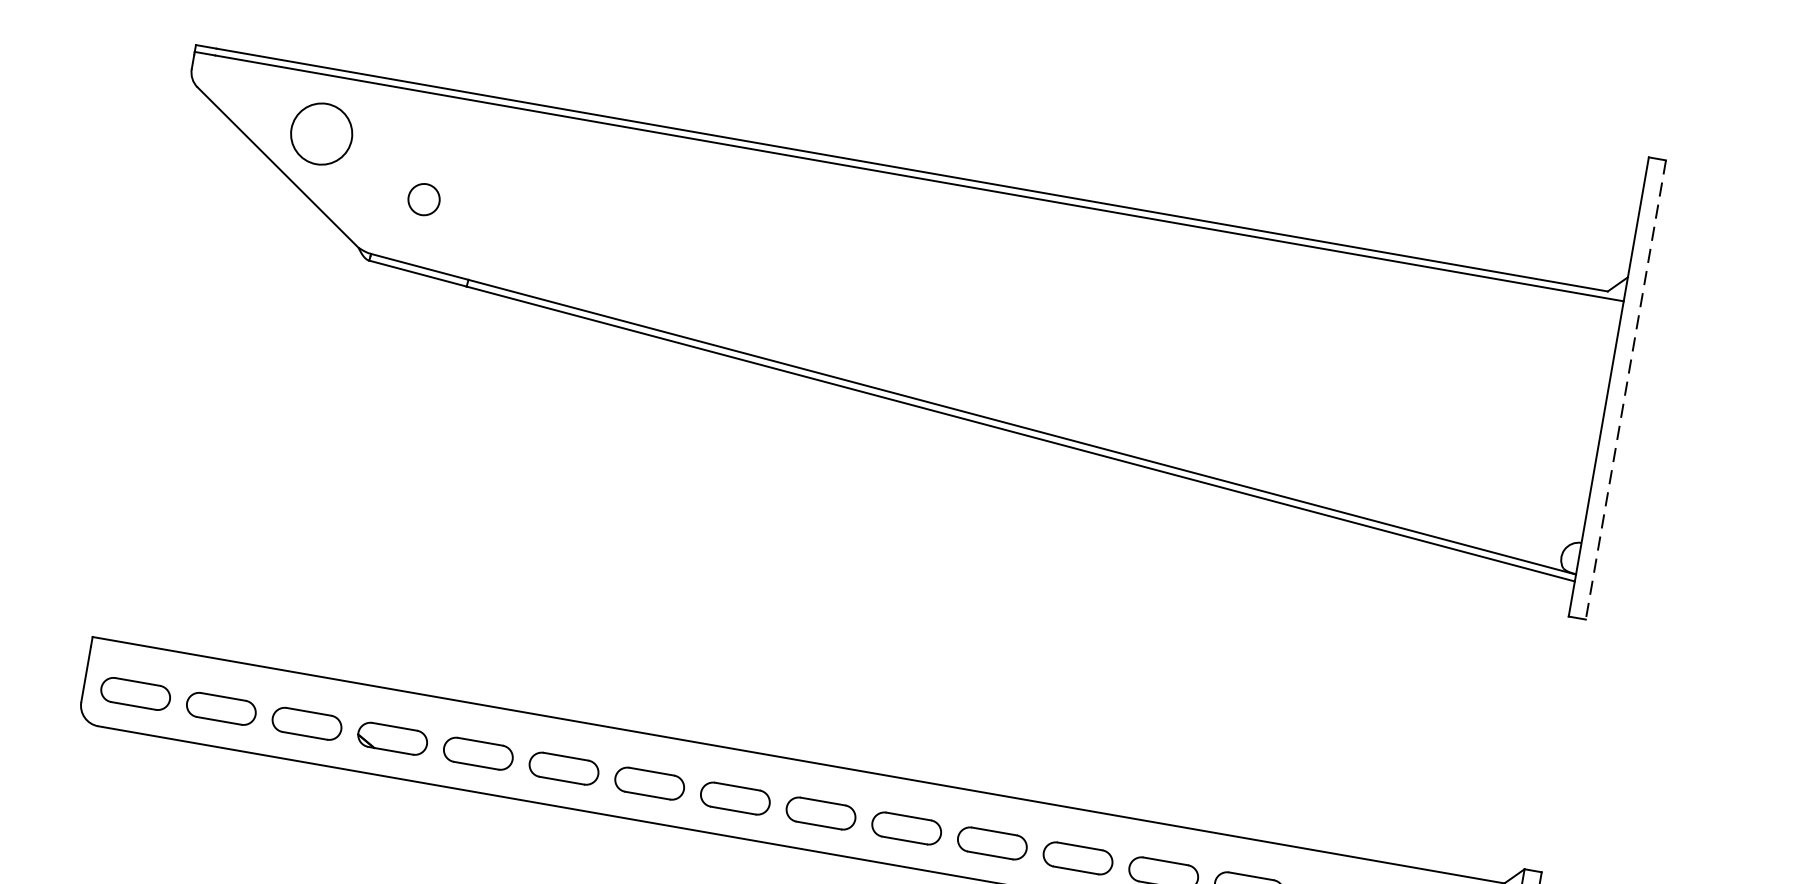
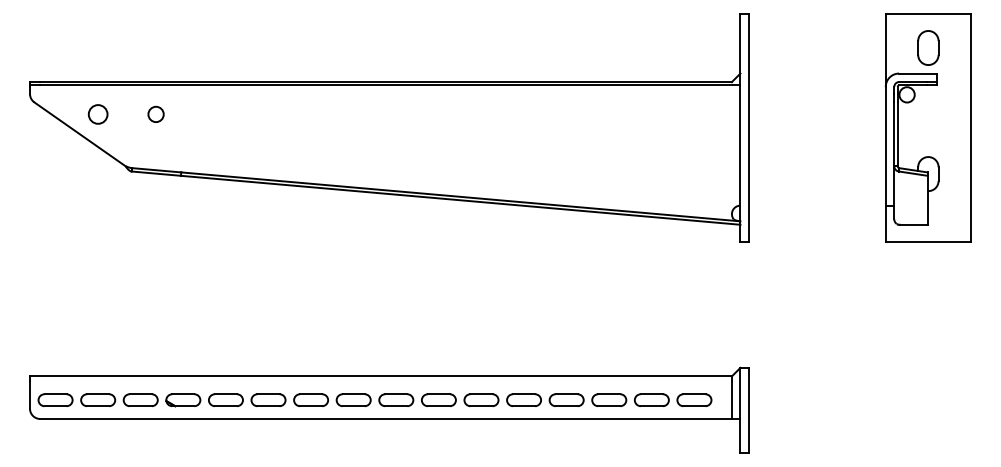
circle: (320, 133) -> (97, 114), size x0.62
circle: (423, 197) -> (155, 113), moved
line: (1624, 390) -> (748, 128), dashed -> solid

